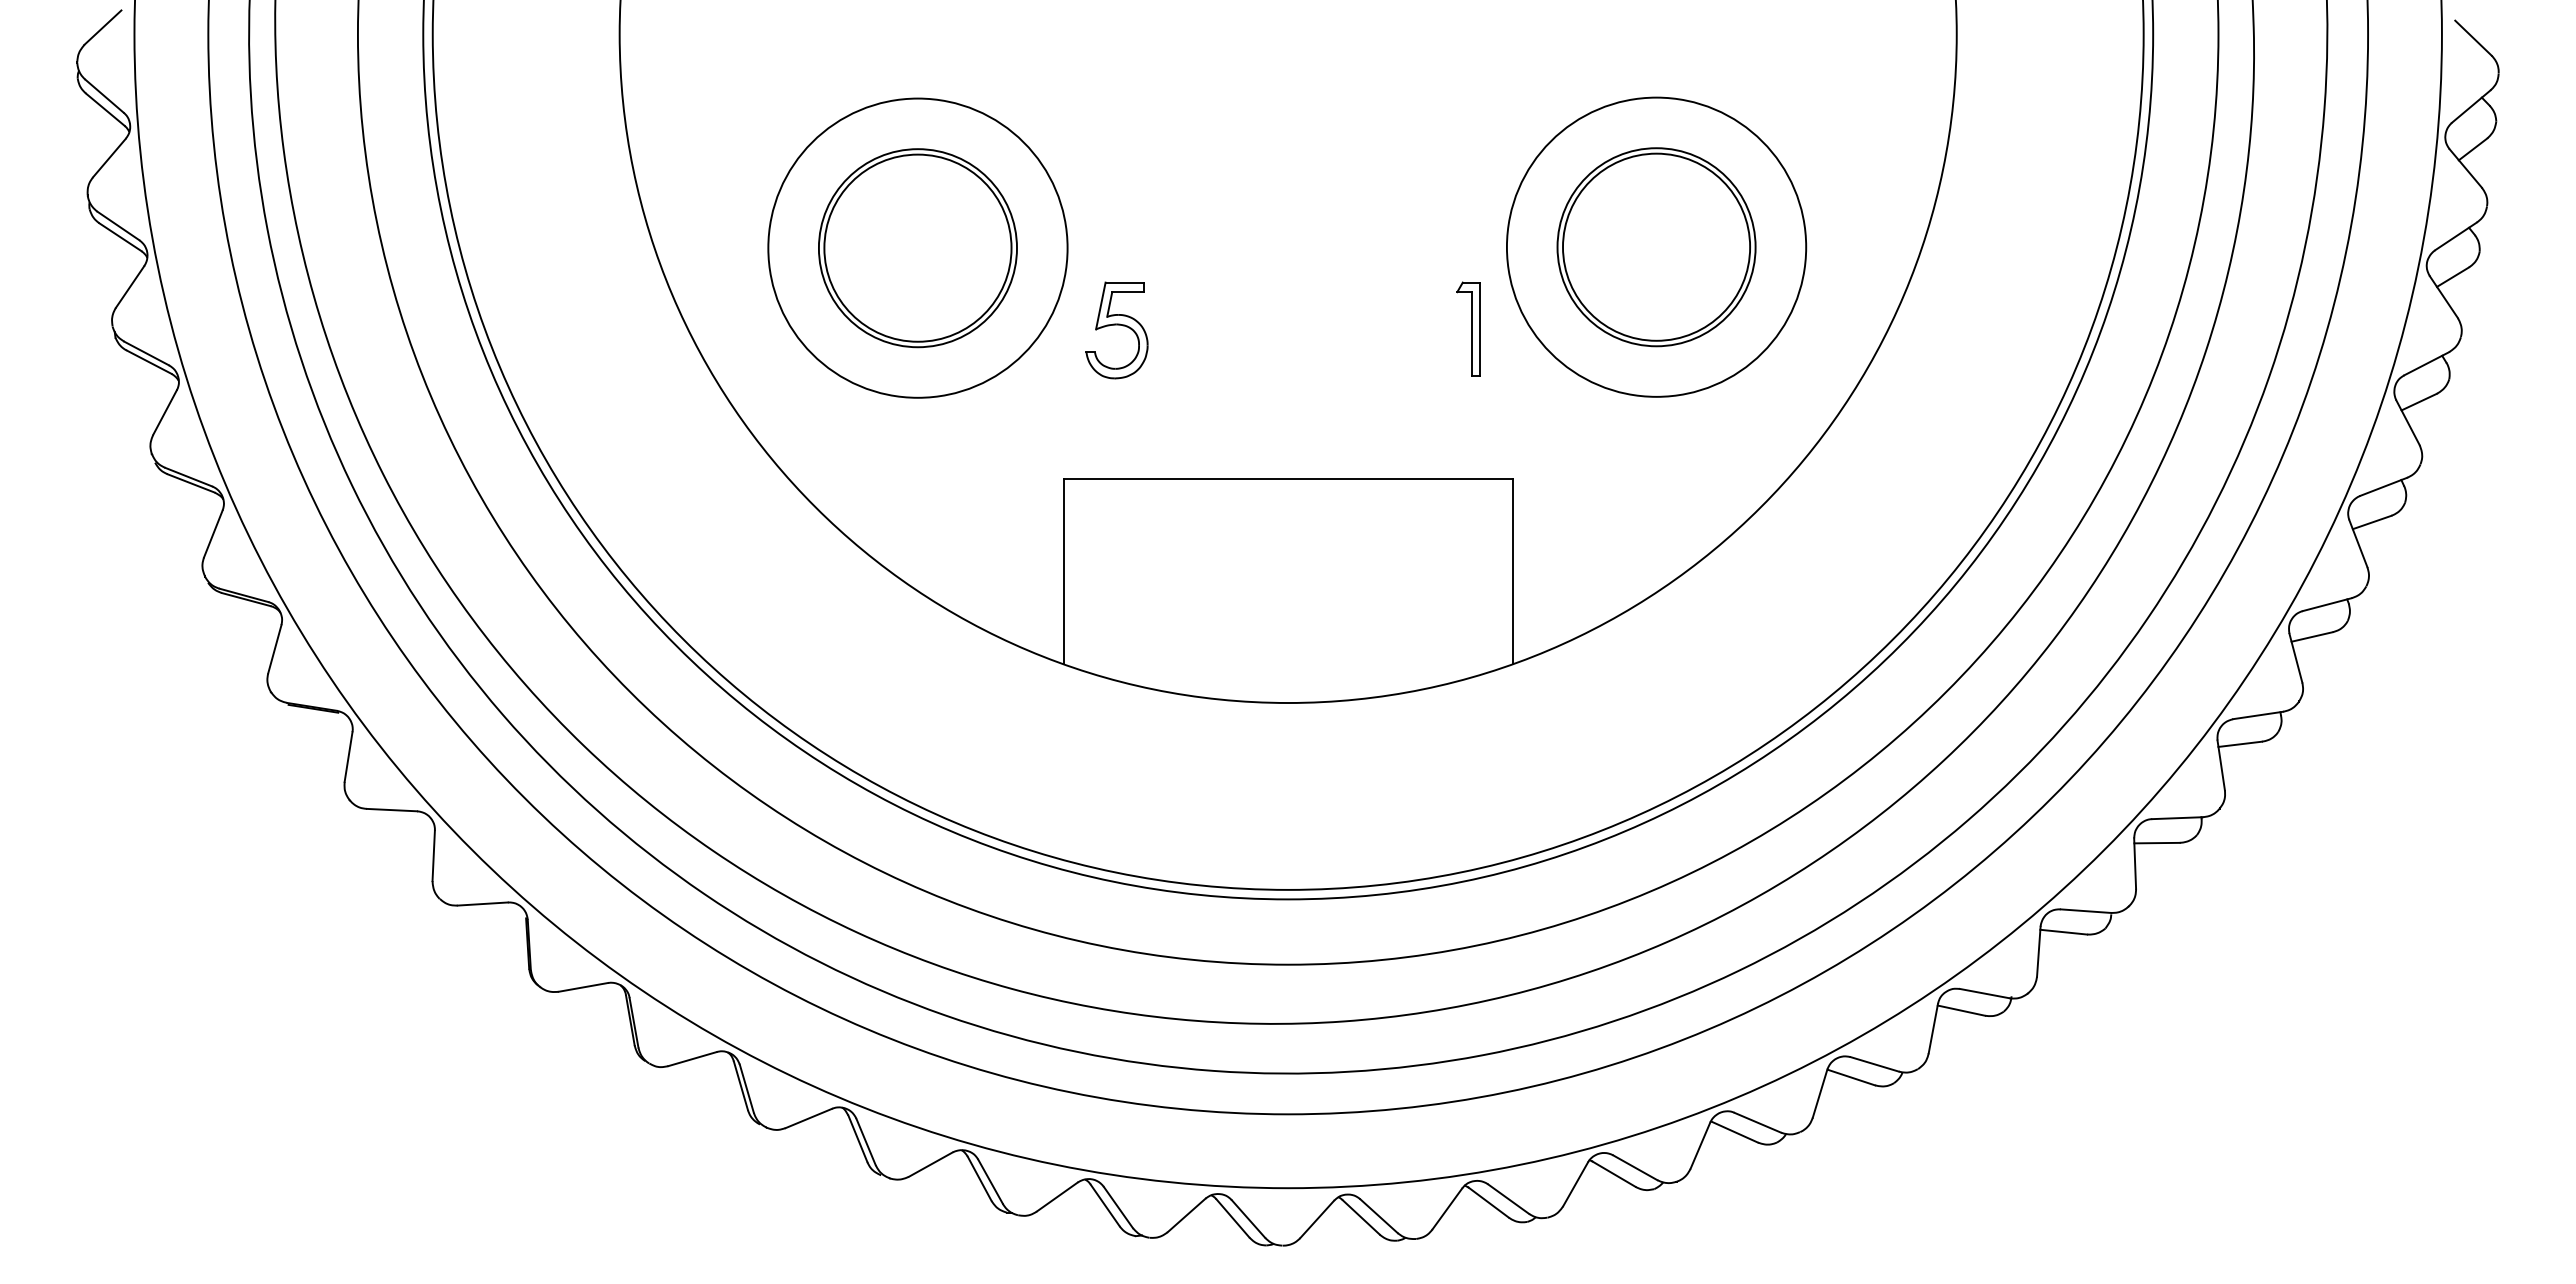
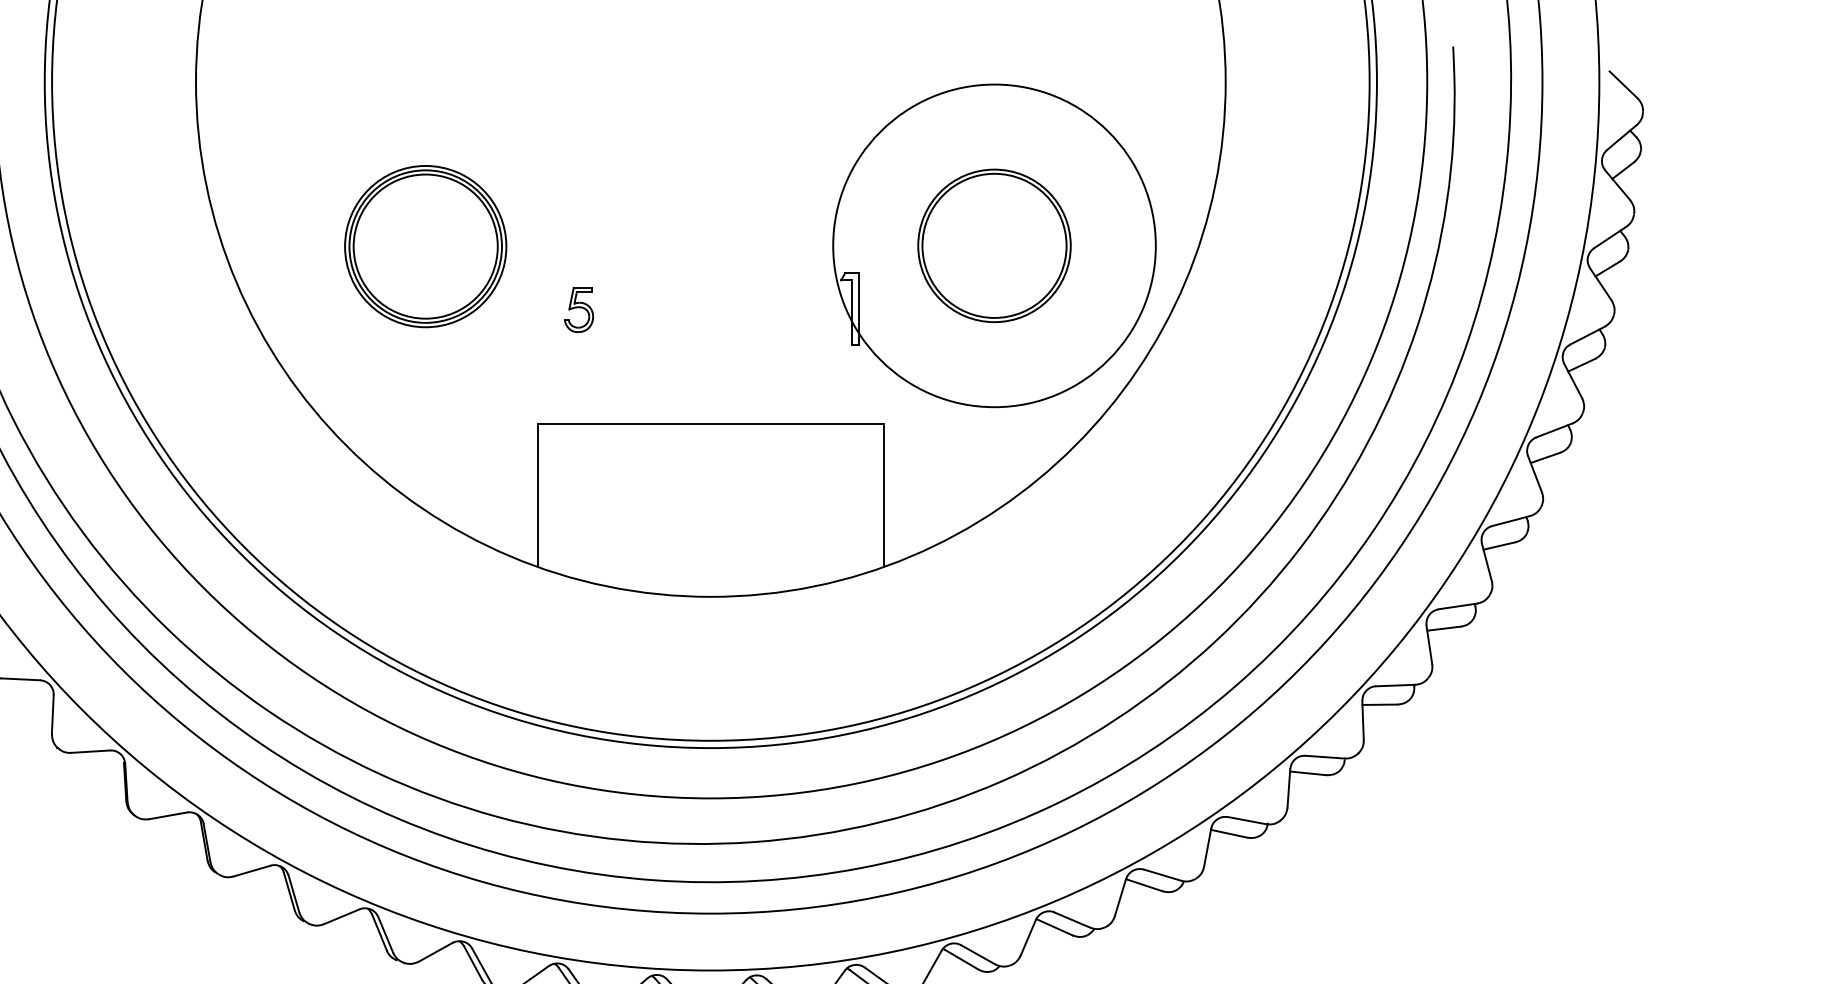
circle: (1656, 246) -> (994, 245), size x1.4
circle: (917, 247) -> (425, 246), size x0.7
part: (1116, 330) -> (578, 310), size x0.6

